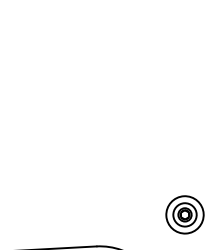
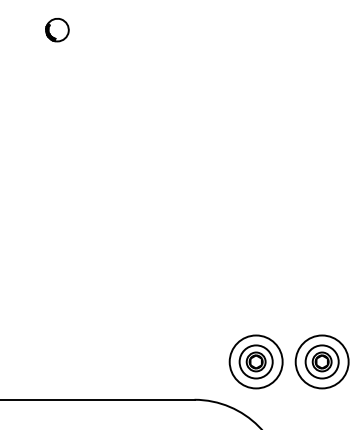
part: (137, 217) -> (255, 361), added

